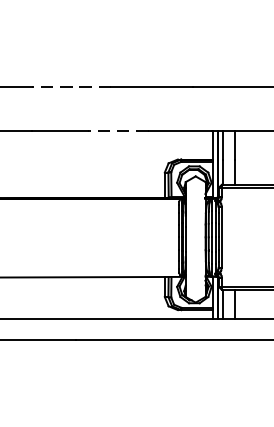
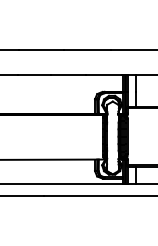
line: (71, 87) -> (41, 50), dashed -> solid
line: (117, 131) -> (67, 75), dashed -> solid

